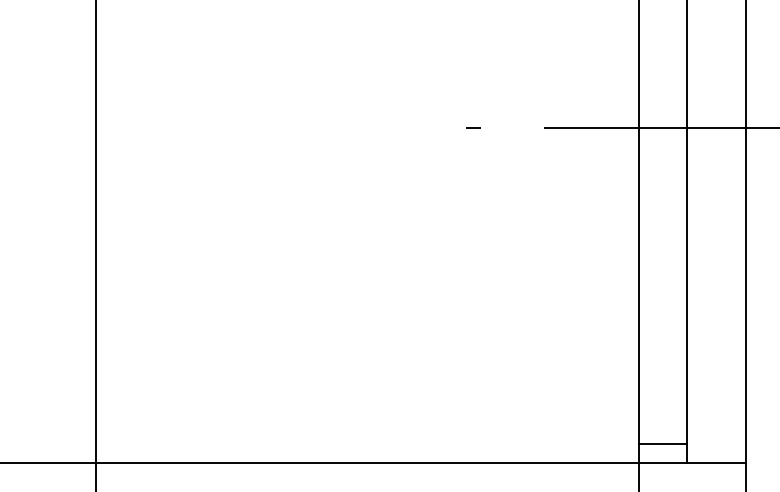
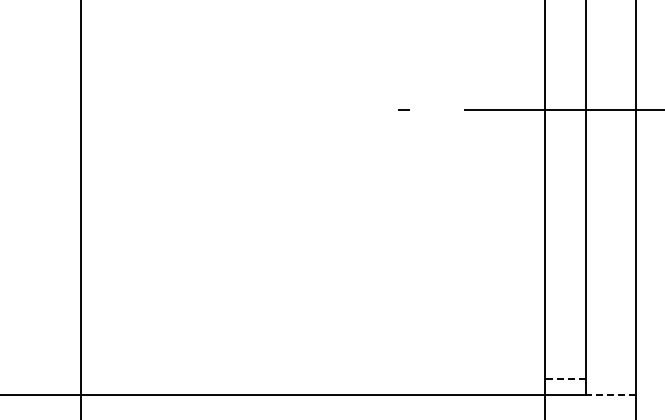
line: (661, 443) -> (564, 378), solid -> dashed
line: (715, 463) -> (610, 395), solid -> dashed

